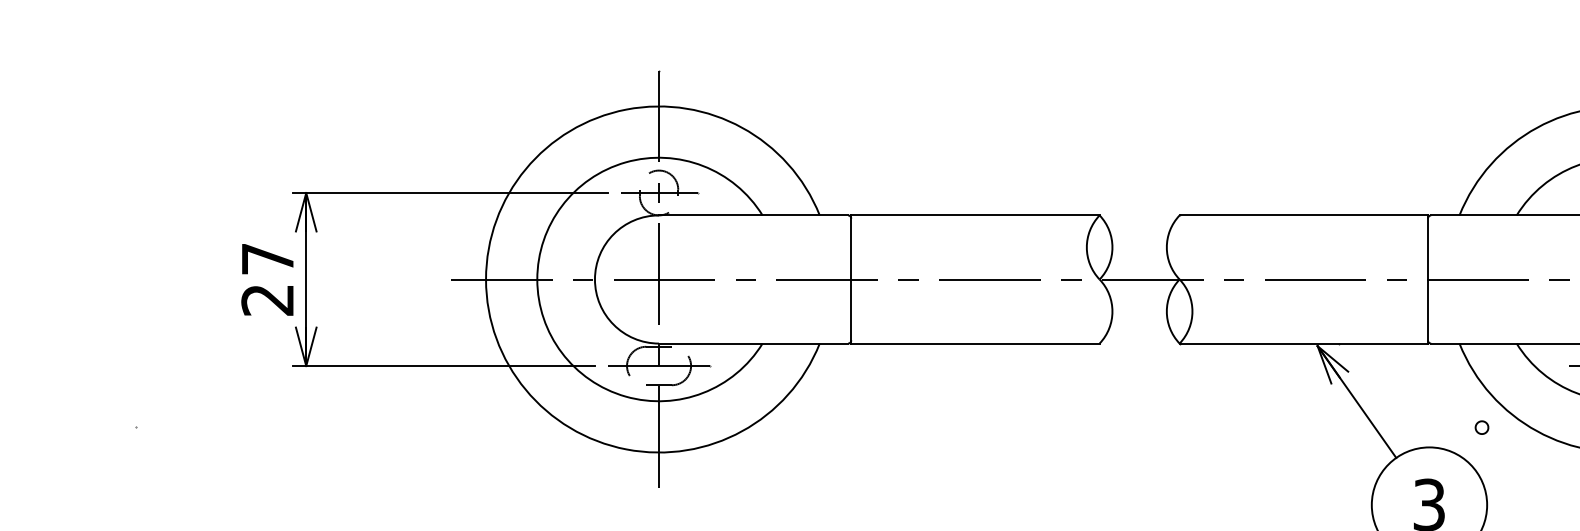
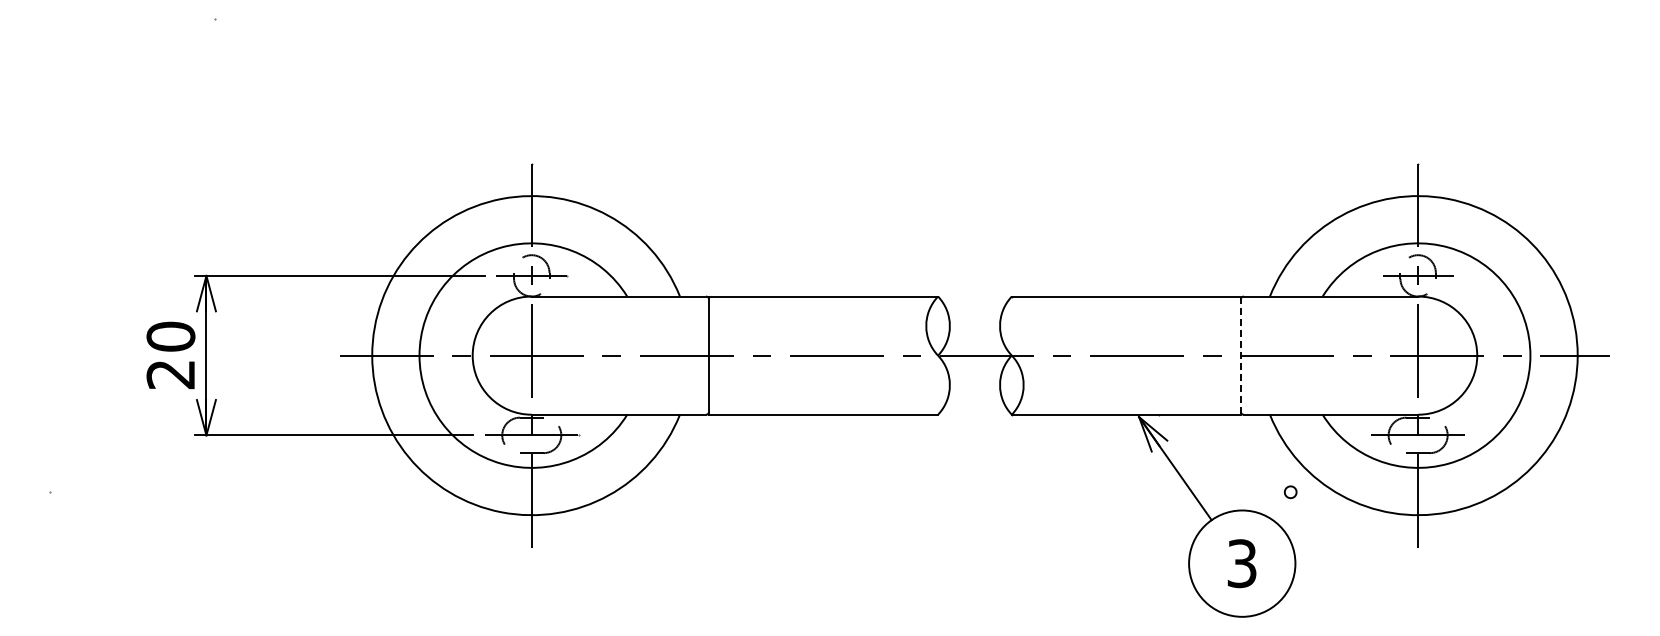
text: (267, 258) -> (170, 336), 27 -> 20
line: (1427, 280) -> (1240, 356), solid -> dashed

